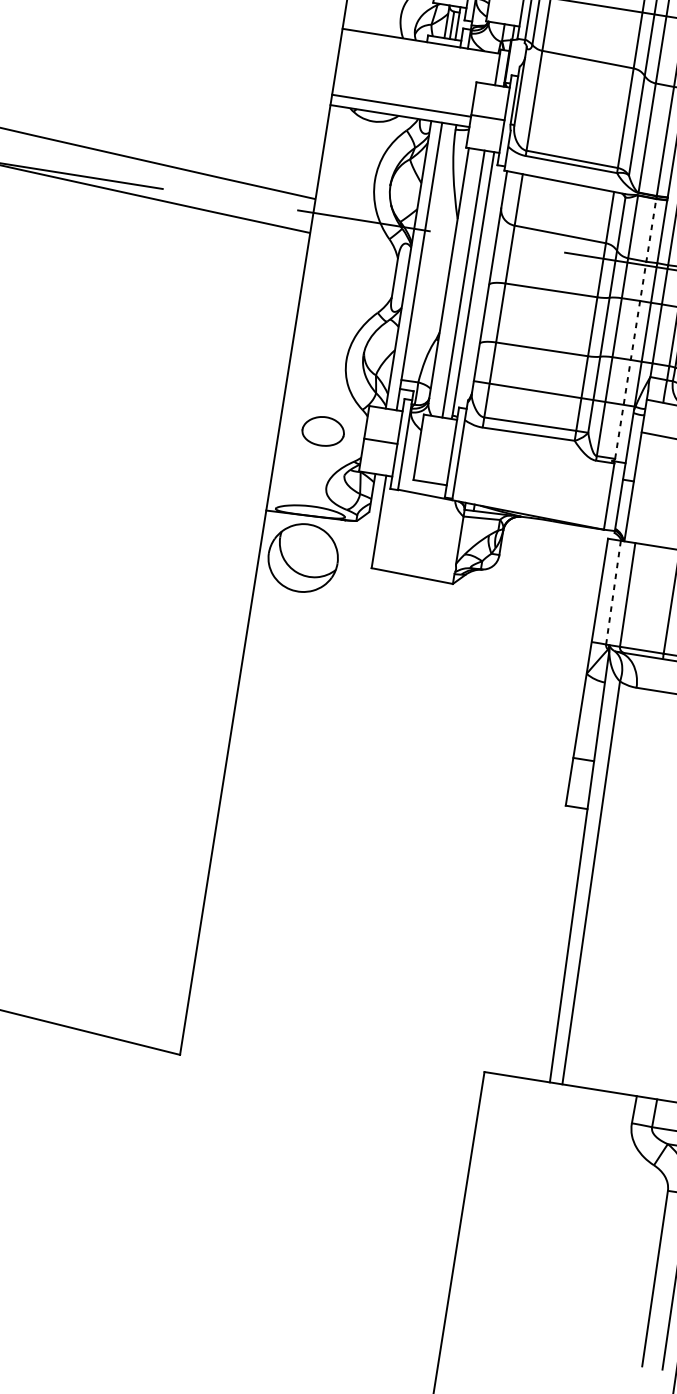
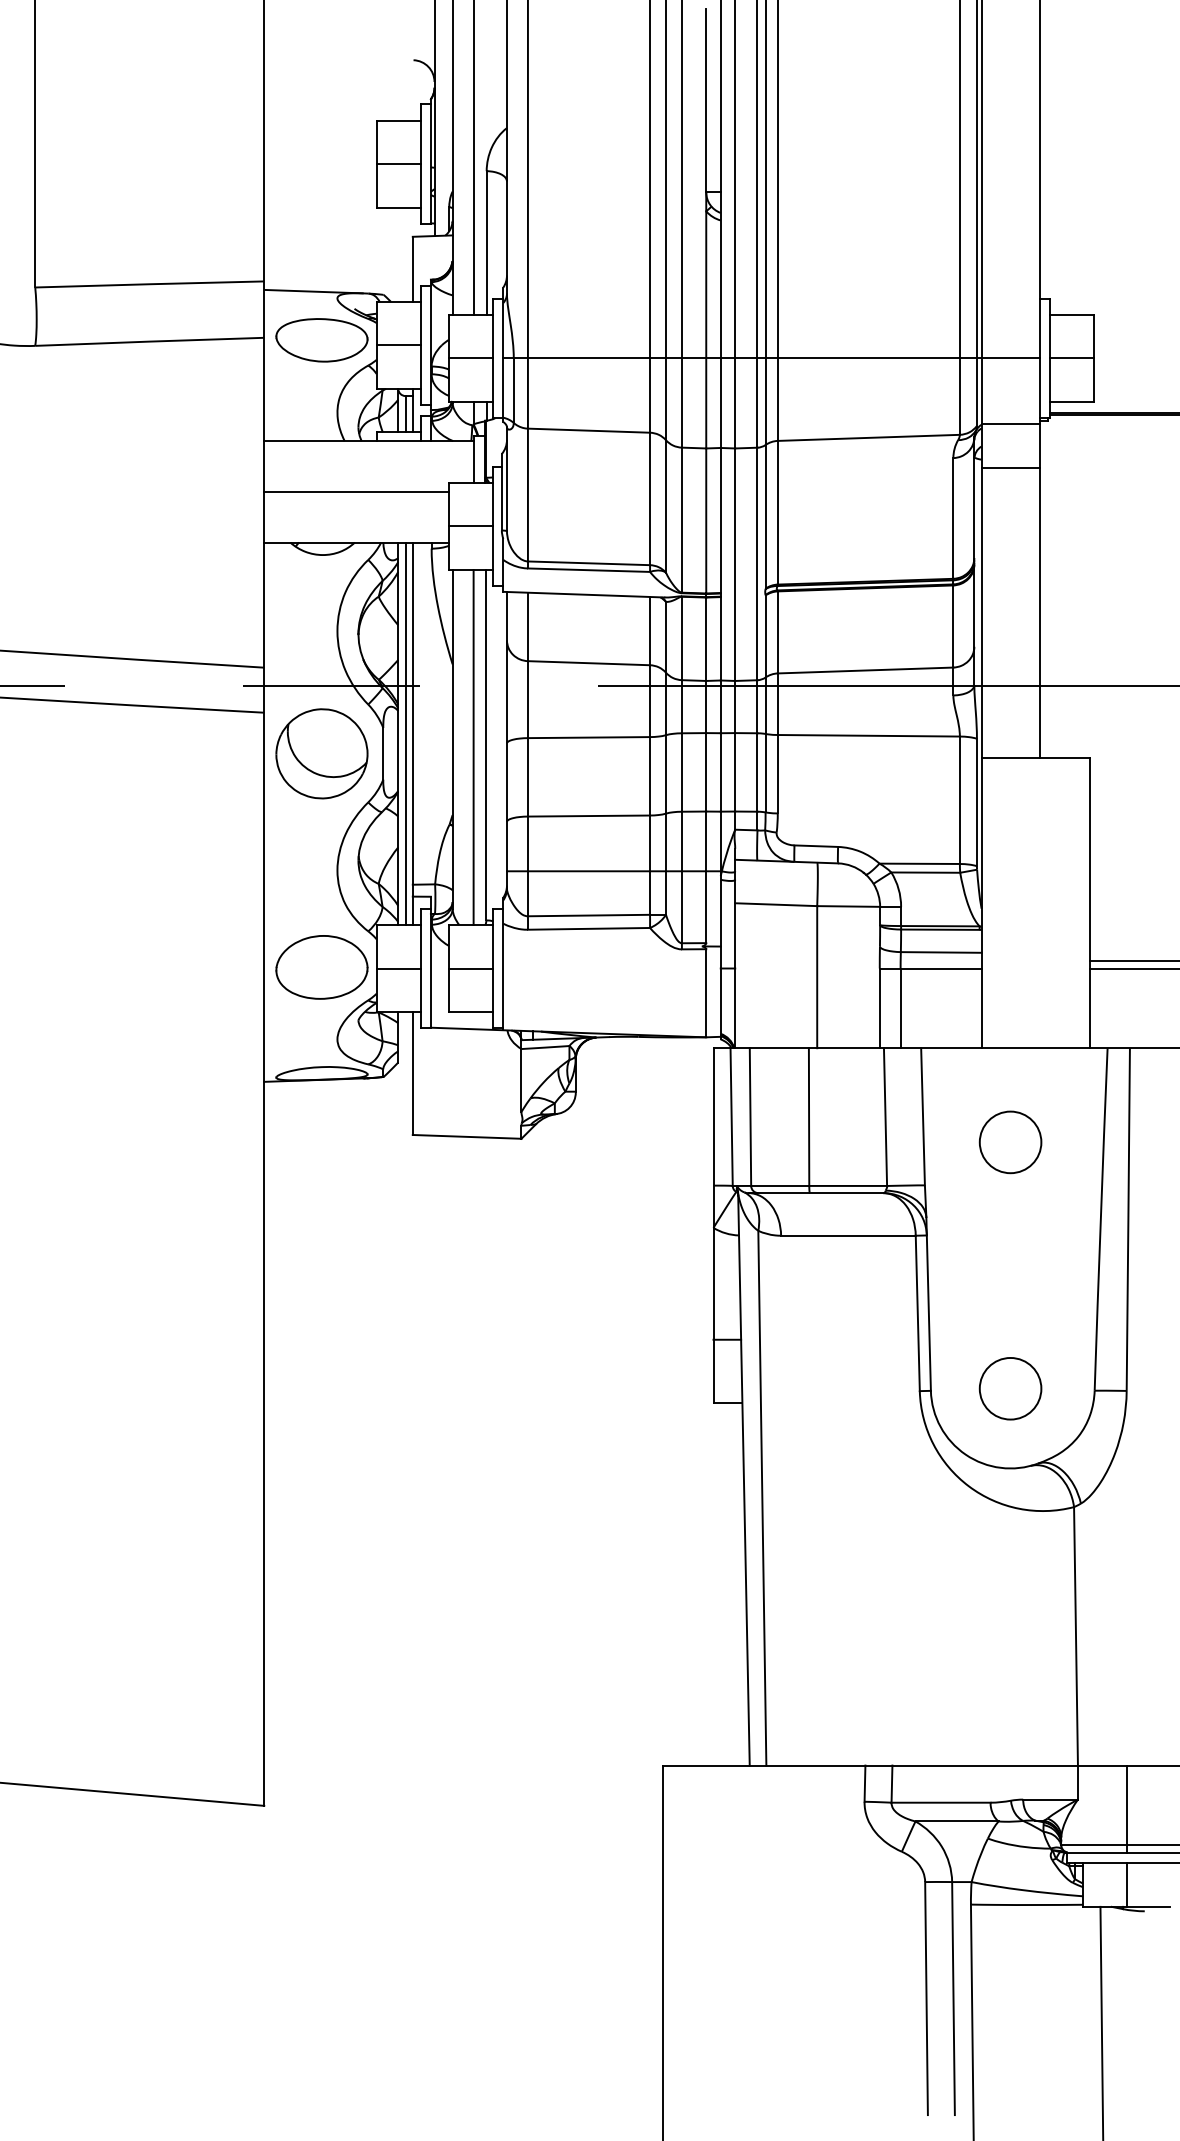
line: (401, 105) -> (356, 491), moved
line: (413, 265) -> (405, 733), added
line: (635, 329) -> (706, 770), dashed -> solid
part: (322, 431) -> (321, 967), size x1.67
line: (435, 450) -> (471, 968), added
part: (302, 557) -> (321, 753), moved
line: (613, 592) -> (731, 1117), dashed -> solid

